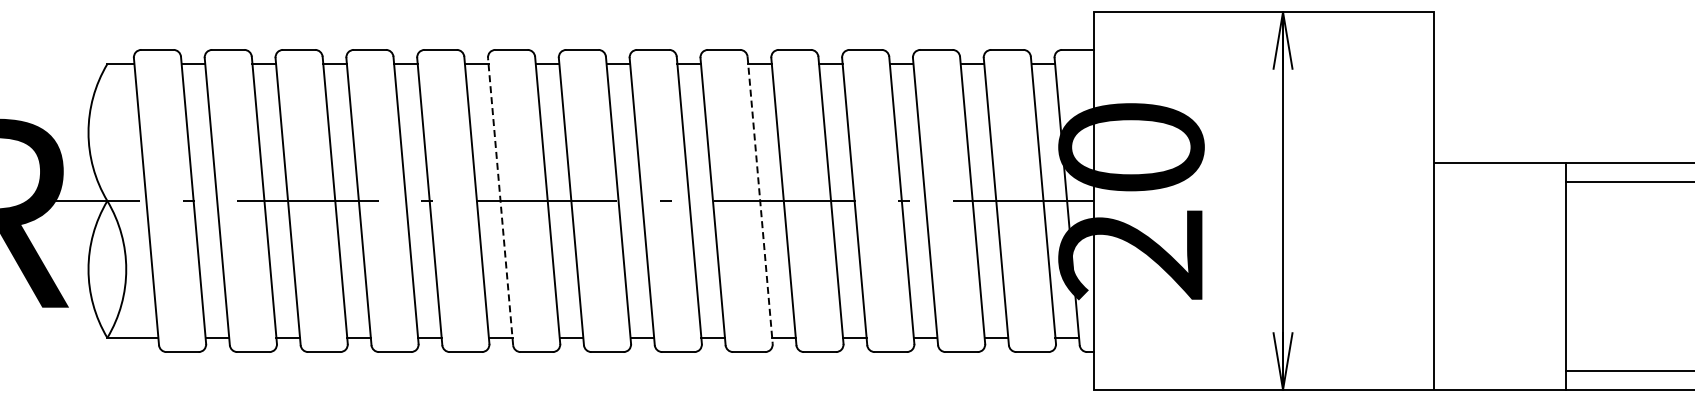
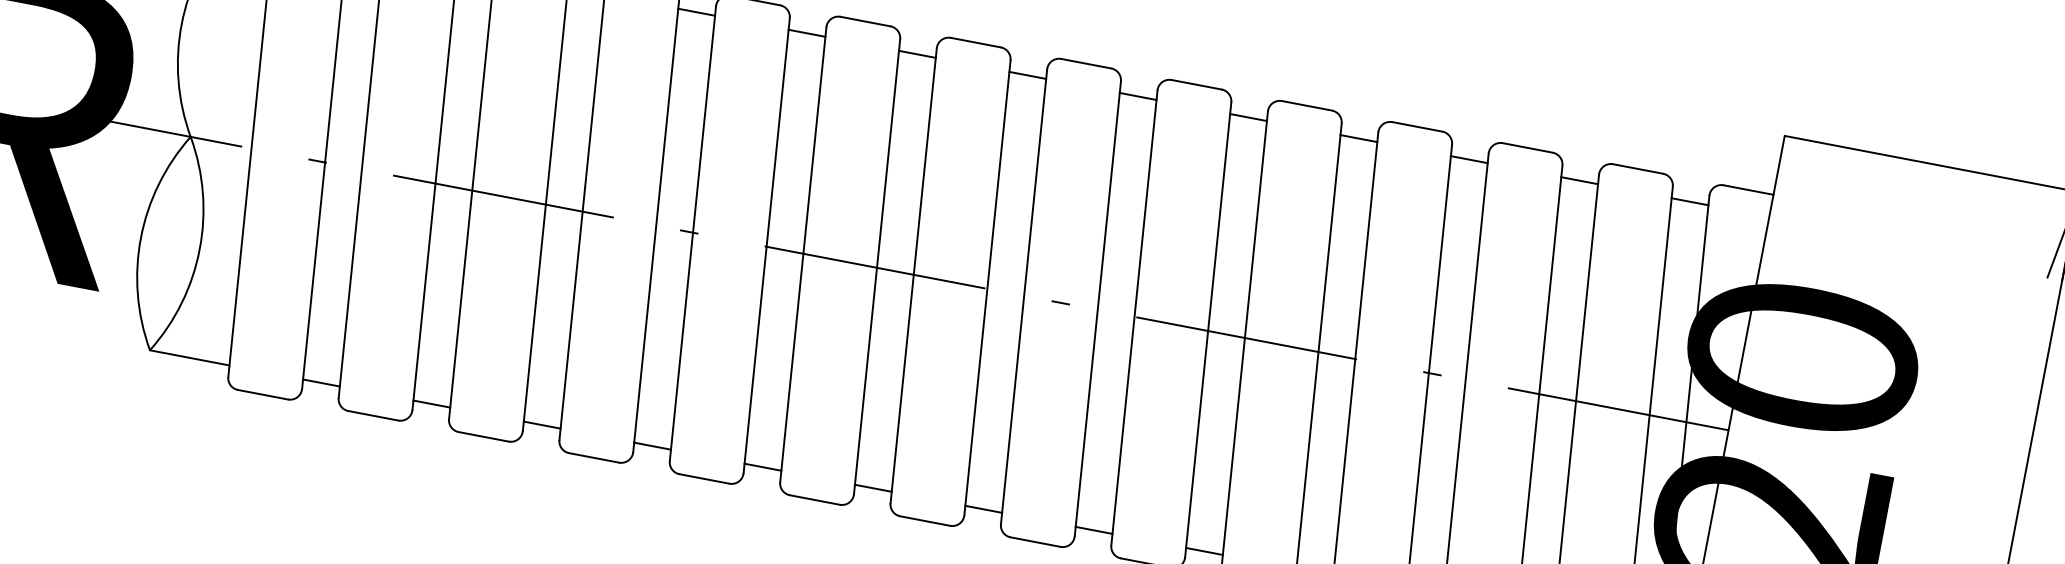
line: (760, 200) -> (1208, 330), dashed -> solid
line: (500, 201) -> (803, 254), dashed -> solid

